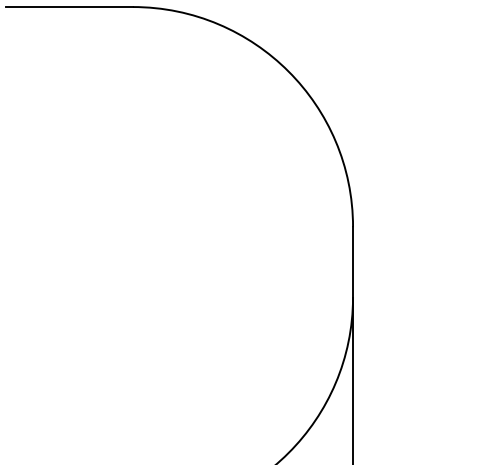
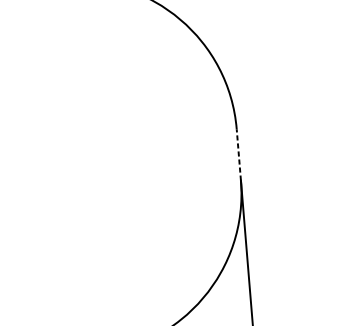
line: (353, 261) -> (239, 154), solid -> dashed

